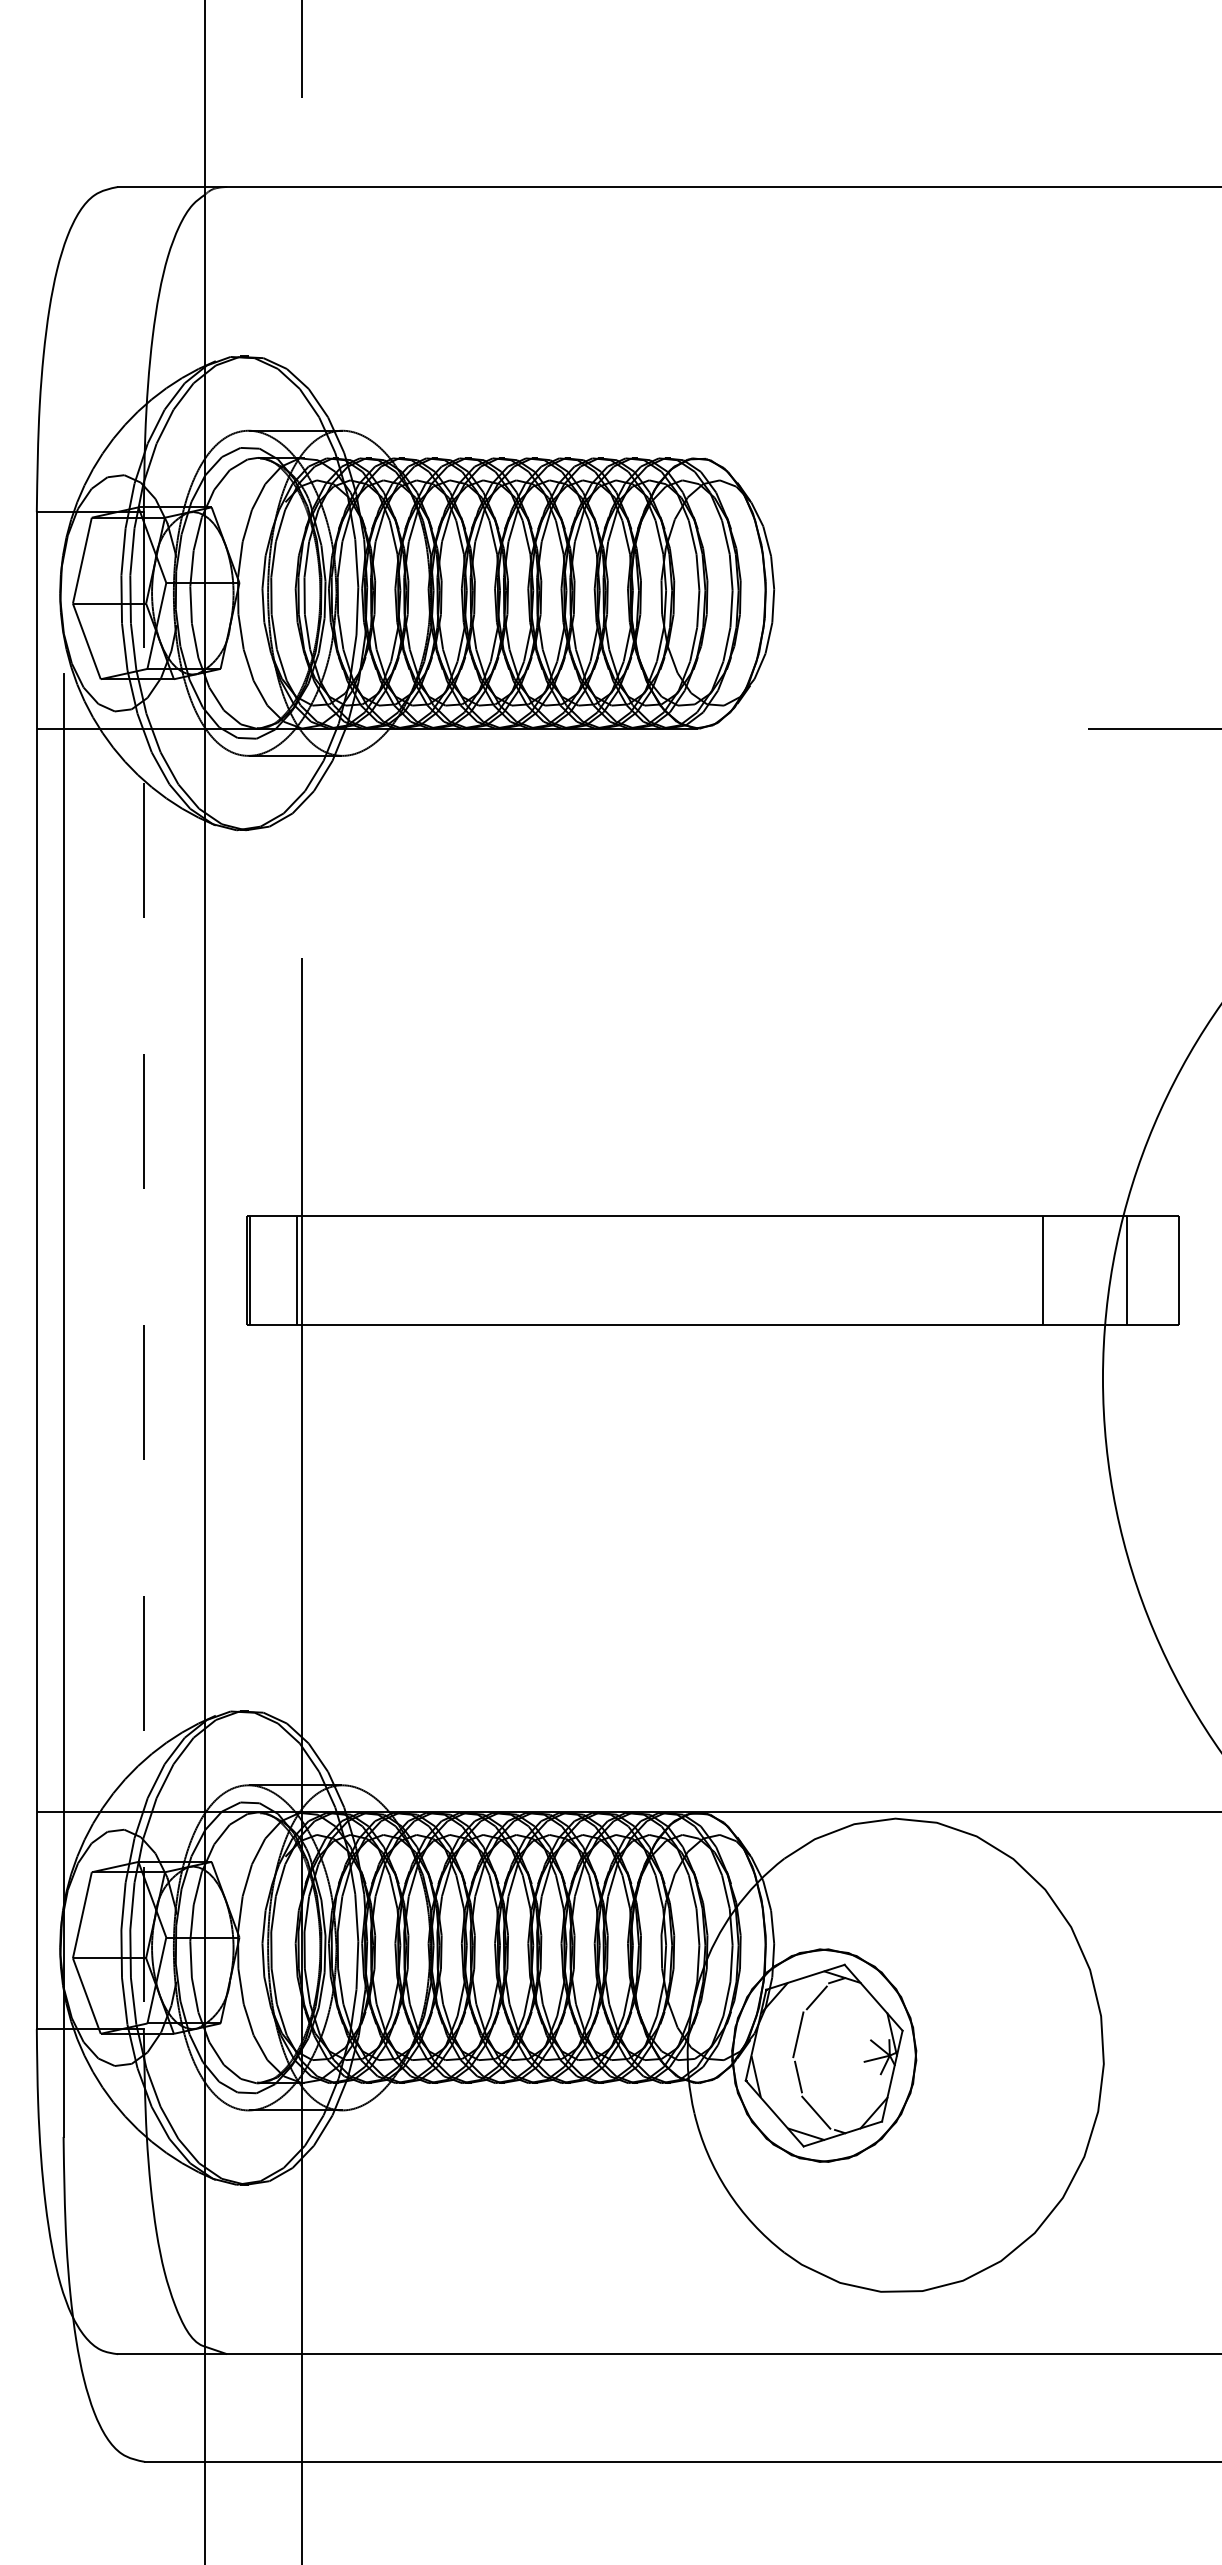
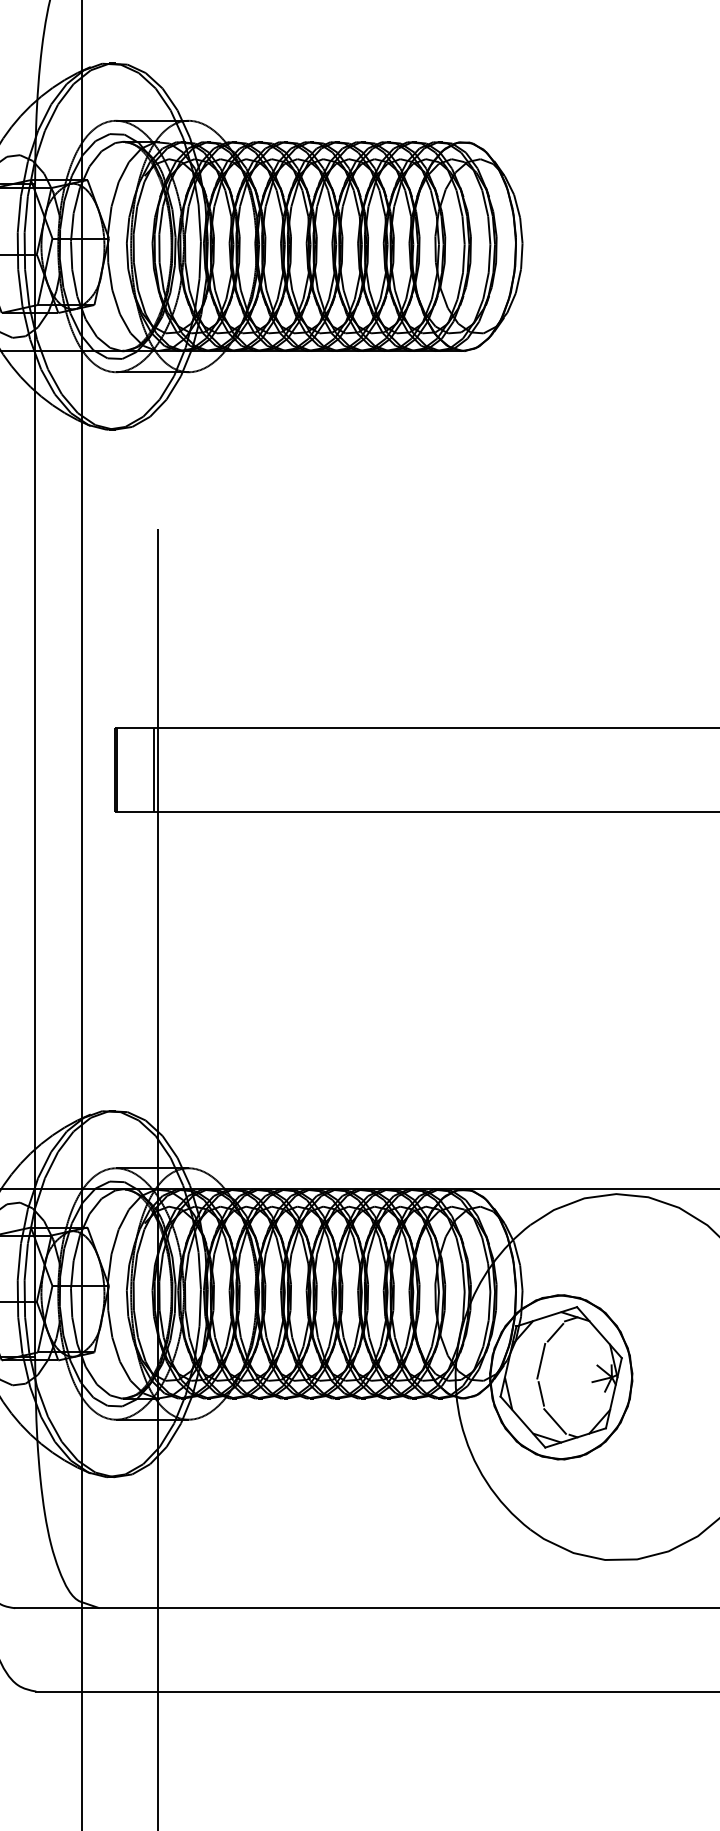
line: (143, 1270) -> (34, 770), dashed -> solid

